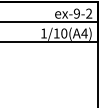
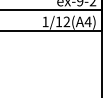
text: (64, 33) -> (67, 21), 1/10(A4) -> 1/12(A4)

